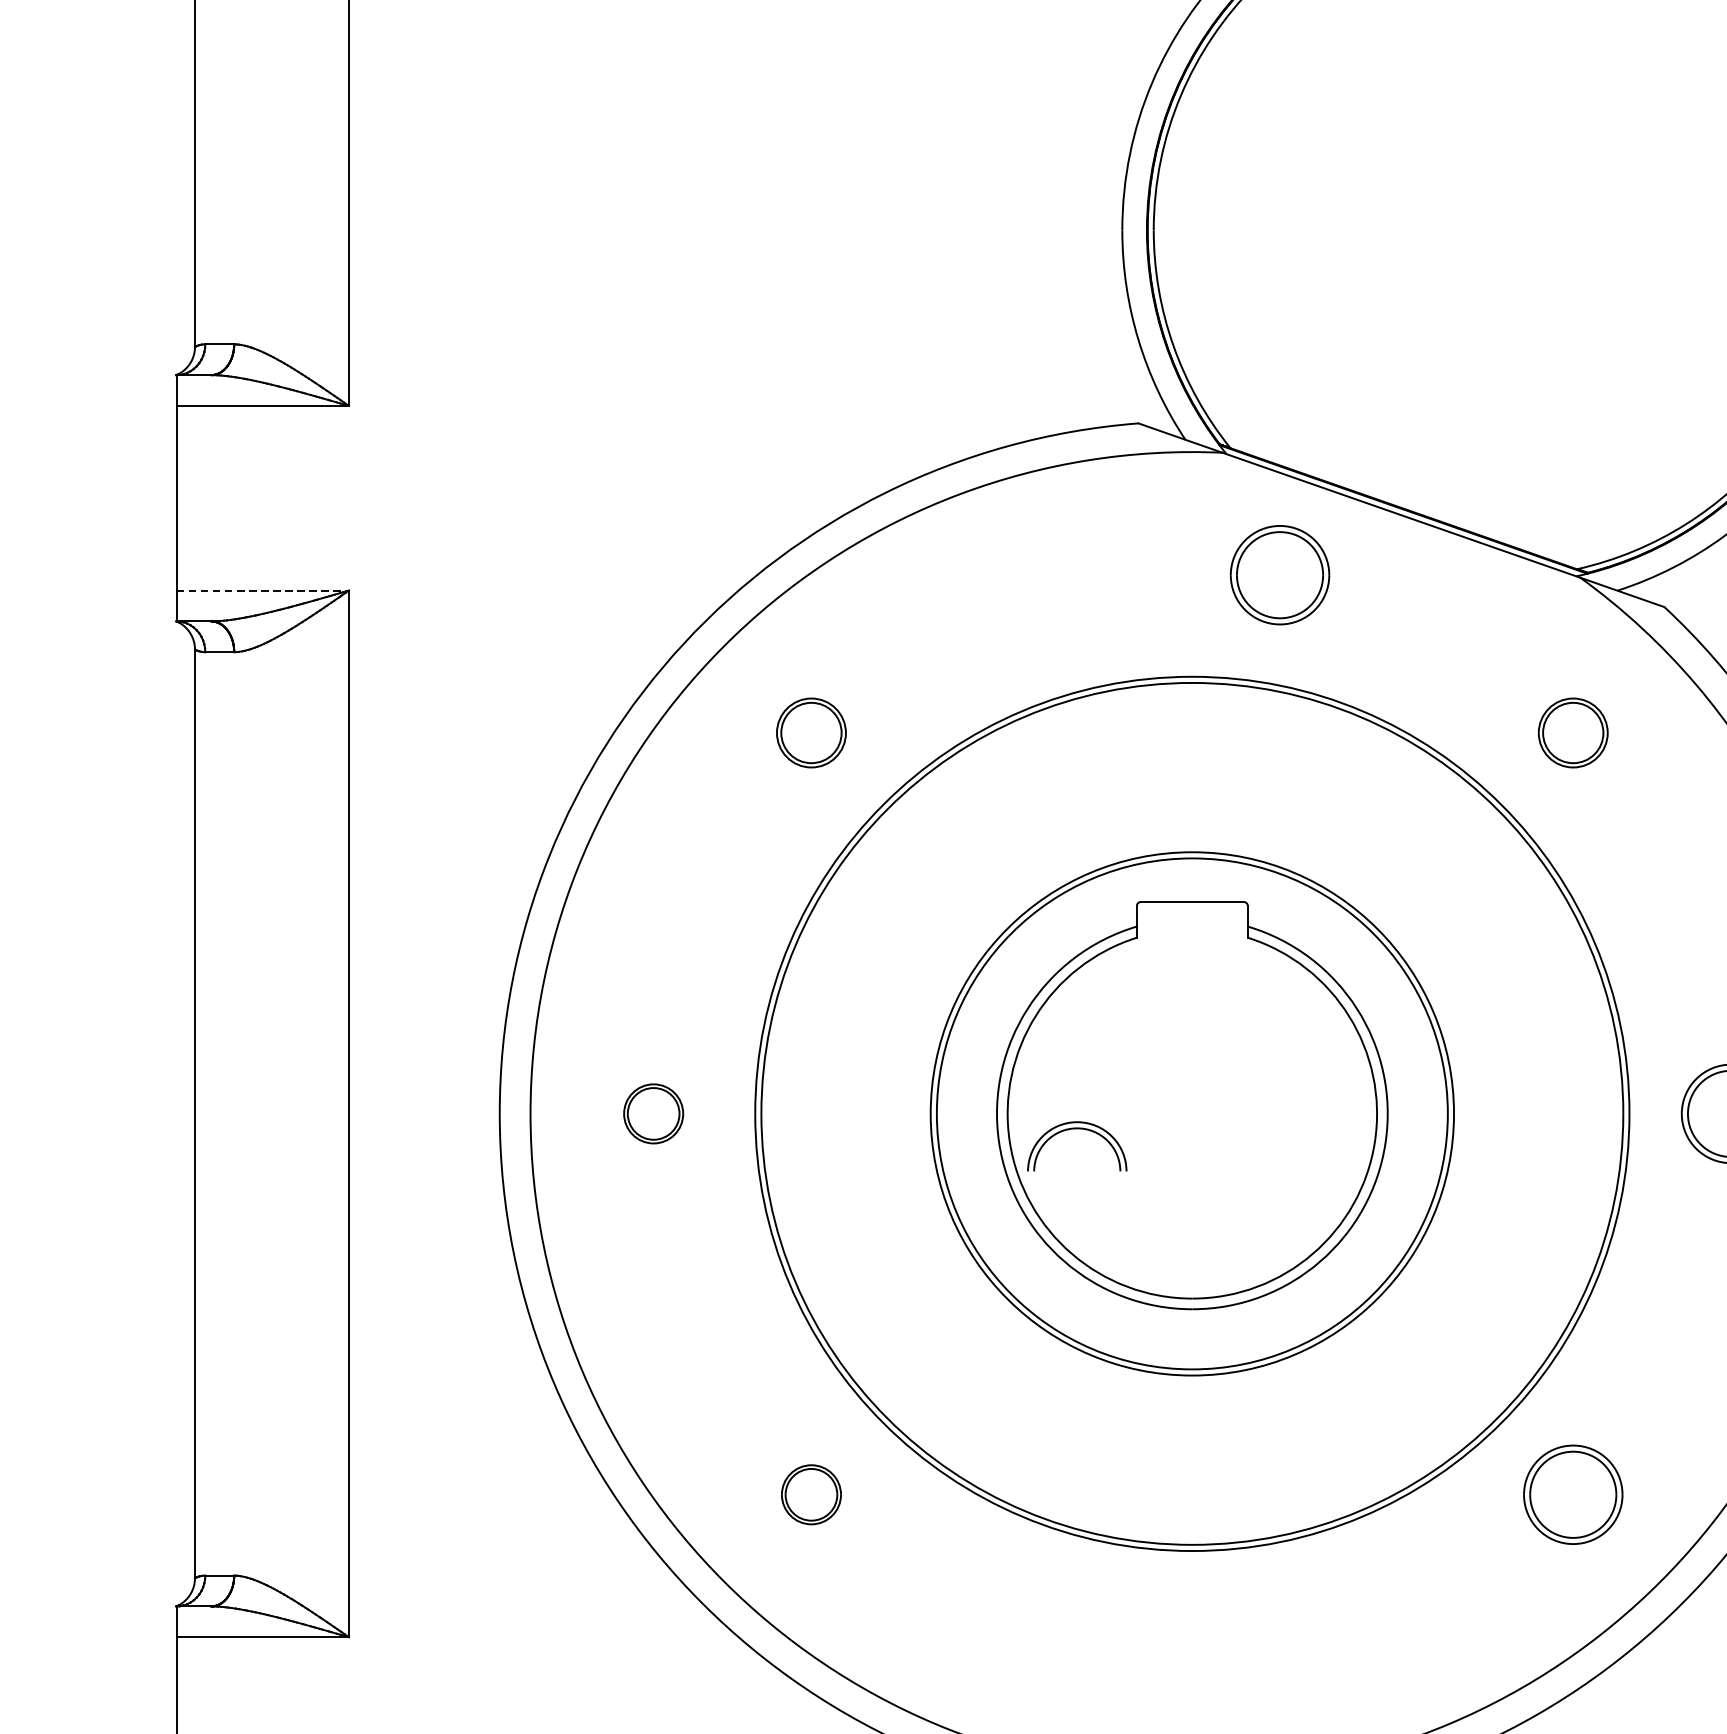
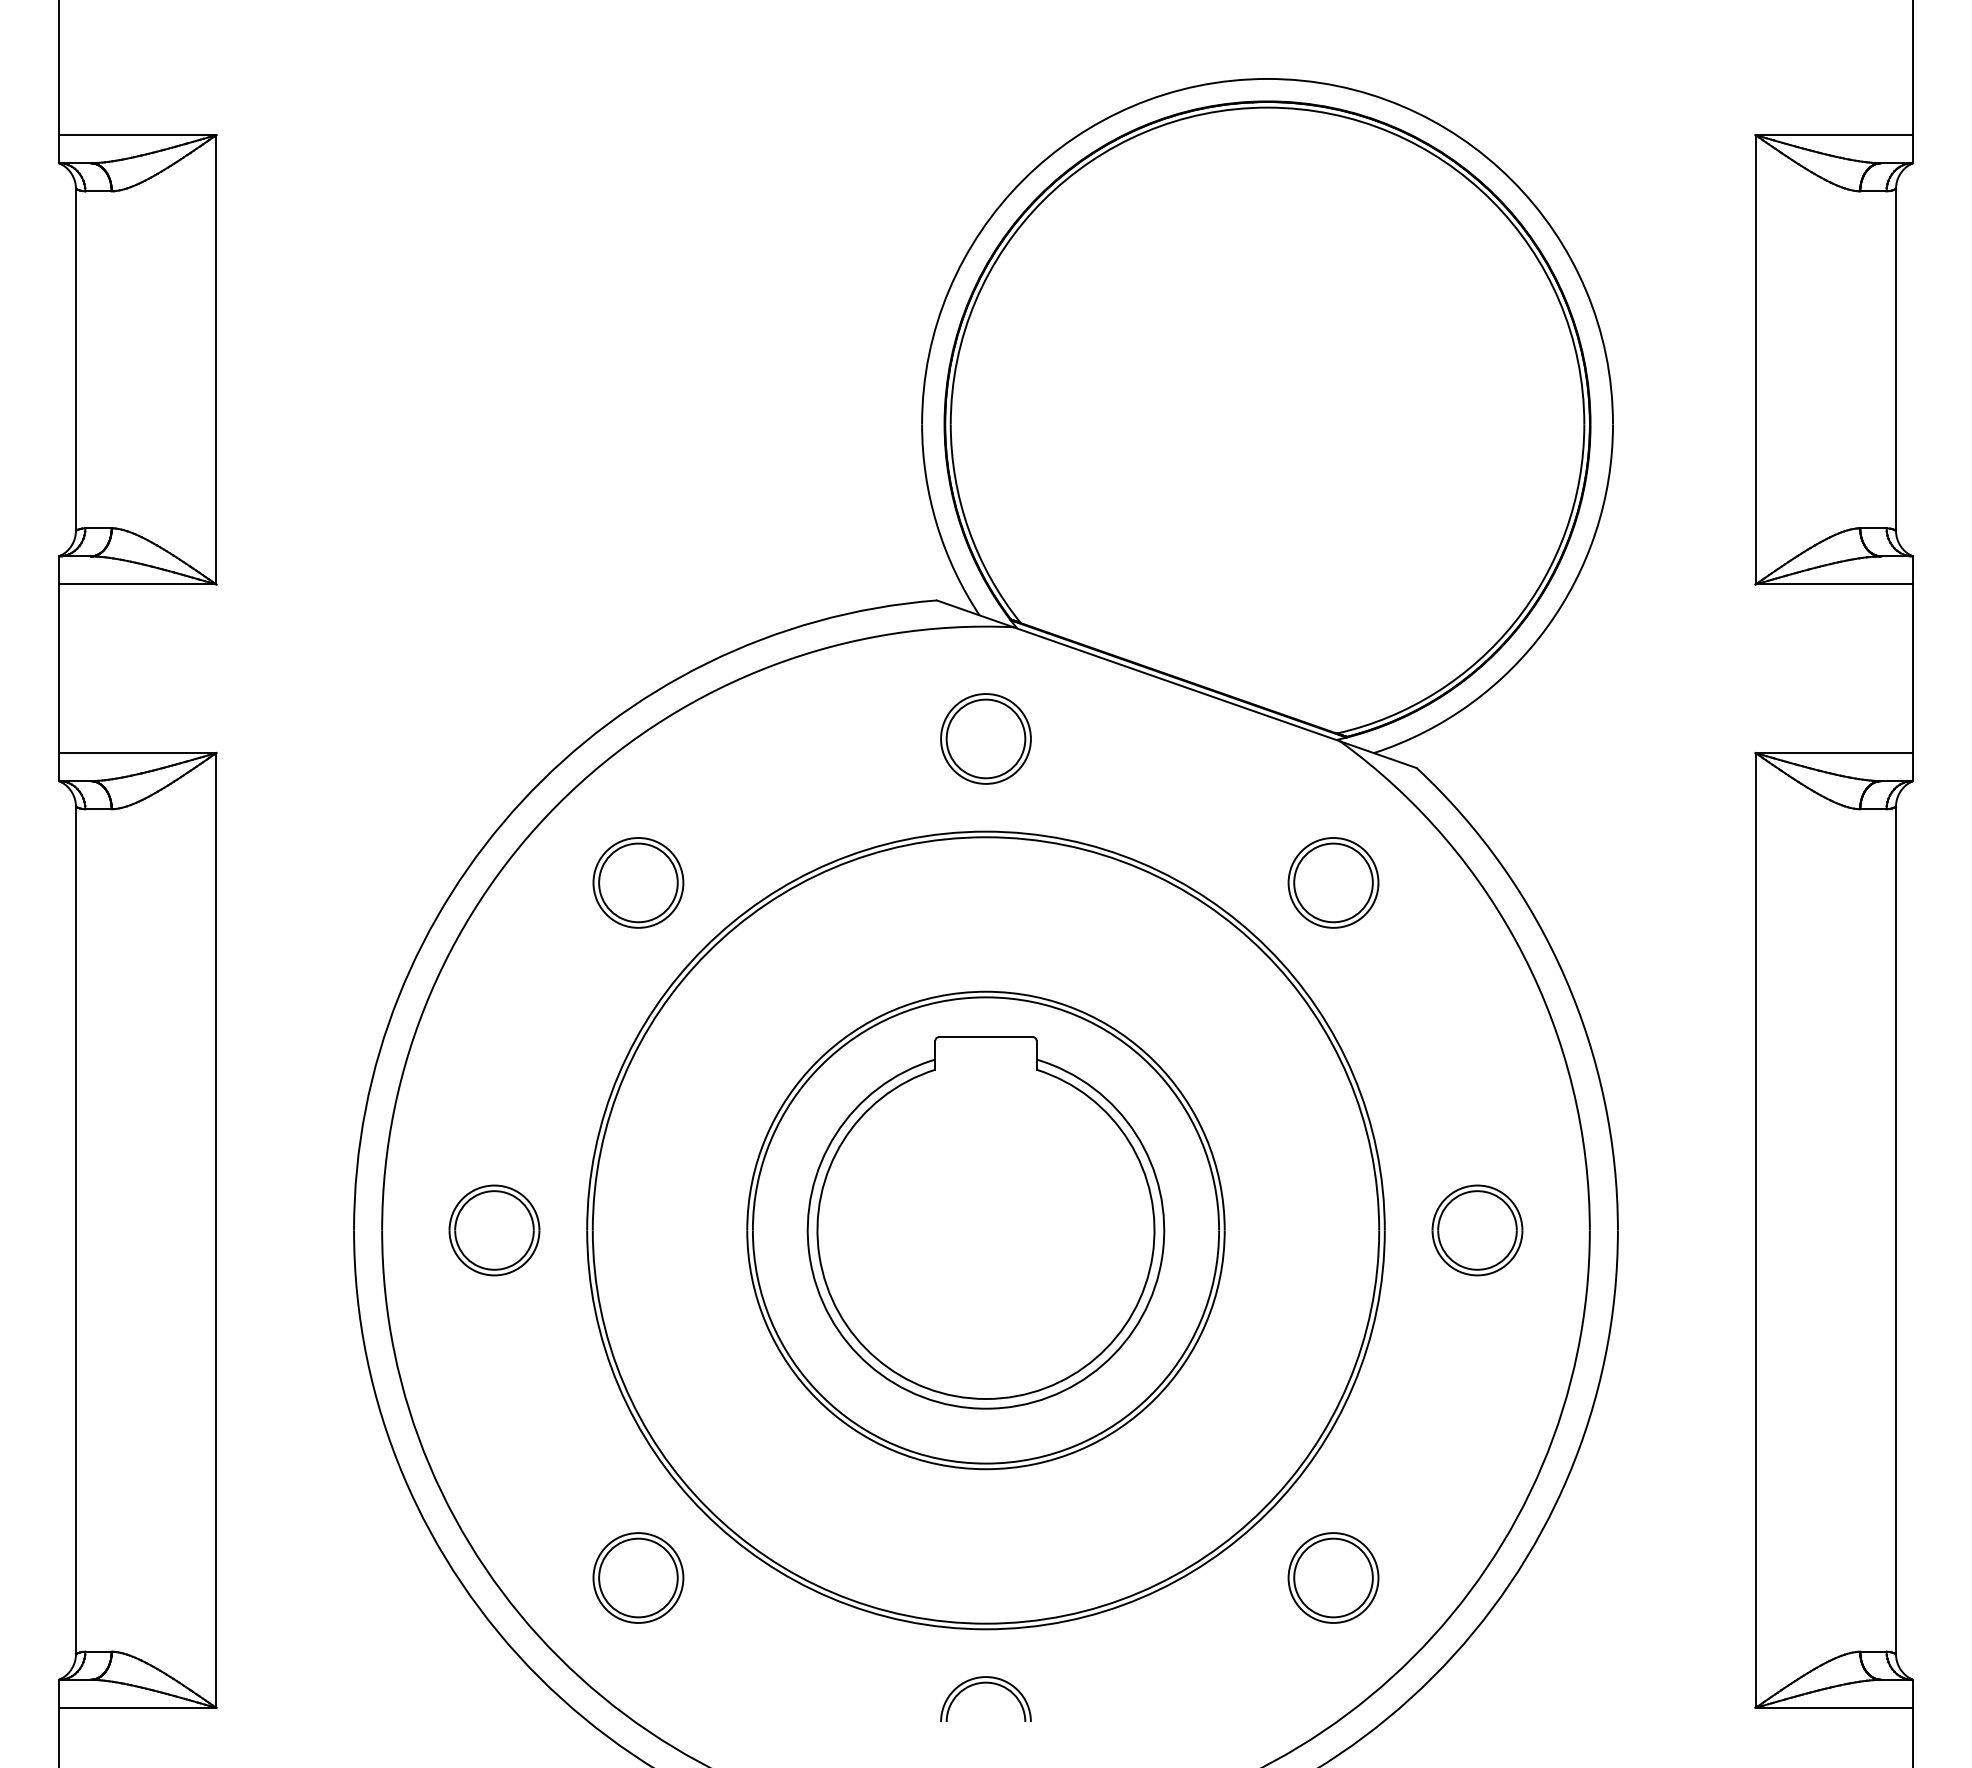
part: (1279, 574) -> (985, 738), moved
line: (262, 591) -> (137, 753), dashed -> solid
part: (811, 732) -> (638, 882), size x1.43
part: (1573, 732) -> (1333, 882), size x1.43
part: (653, 1113) -> (494, 1230), size x1.67
part: (1076, 1129) -> (985, 1683), moved
part: (811, 1494) -> (638, 1577), size x1.67

